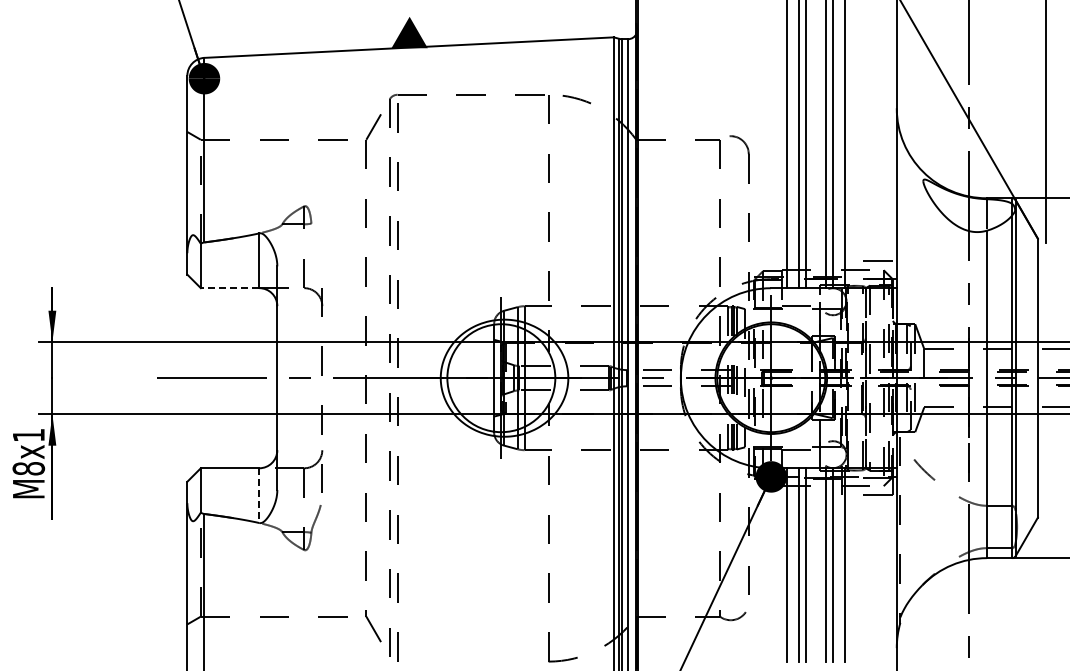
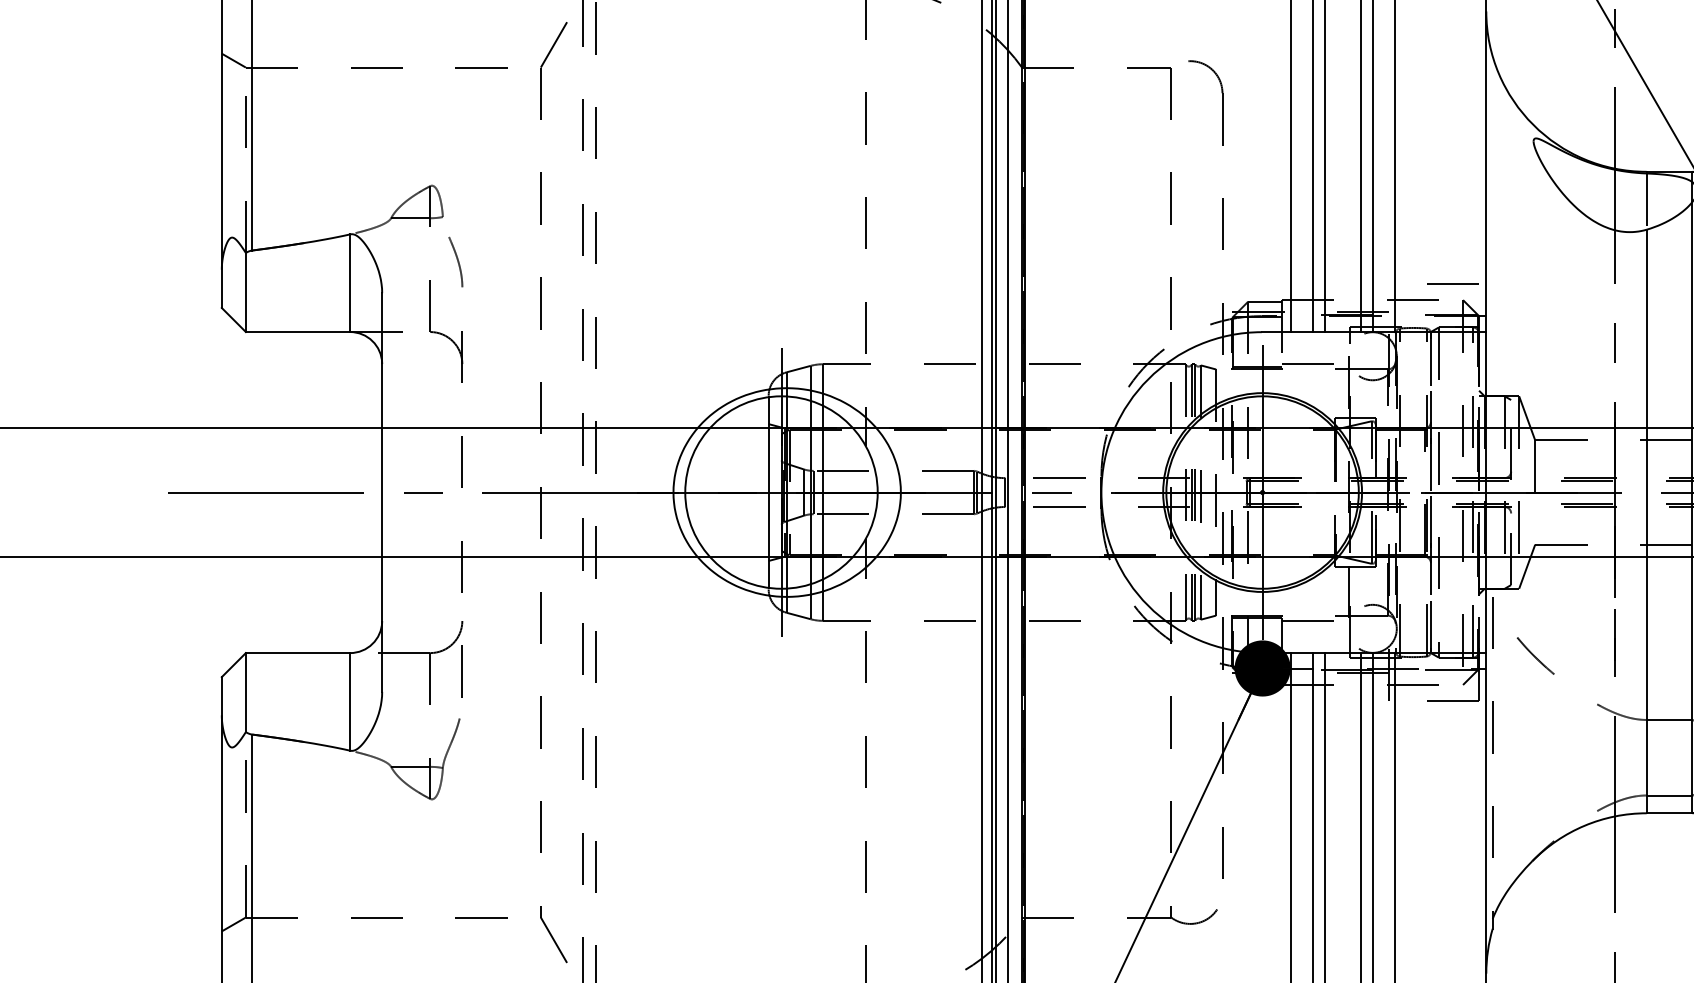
curve: (318, 247) -> (455, 259), added
line: (229, 288) -> (296, 332), dashed -> solid
line: (259, 496) -> (350, 703), dashed -> solid

